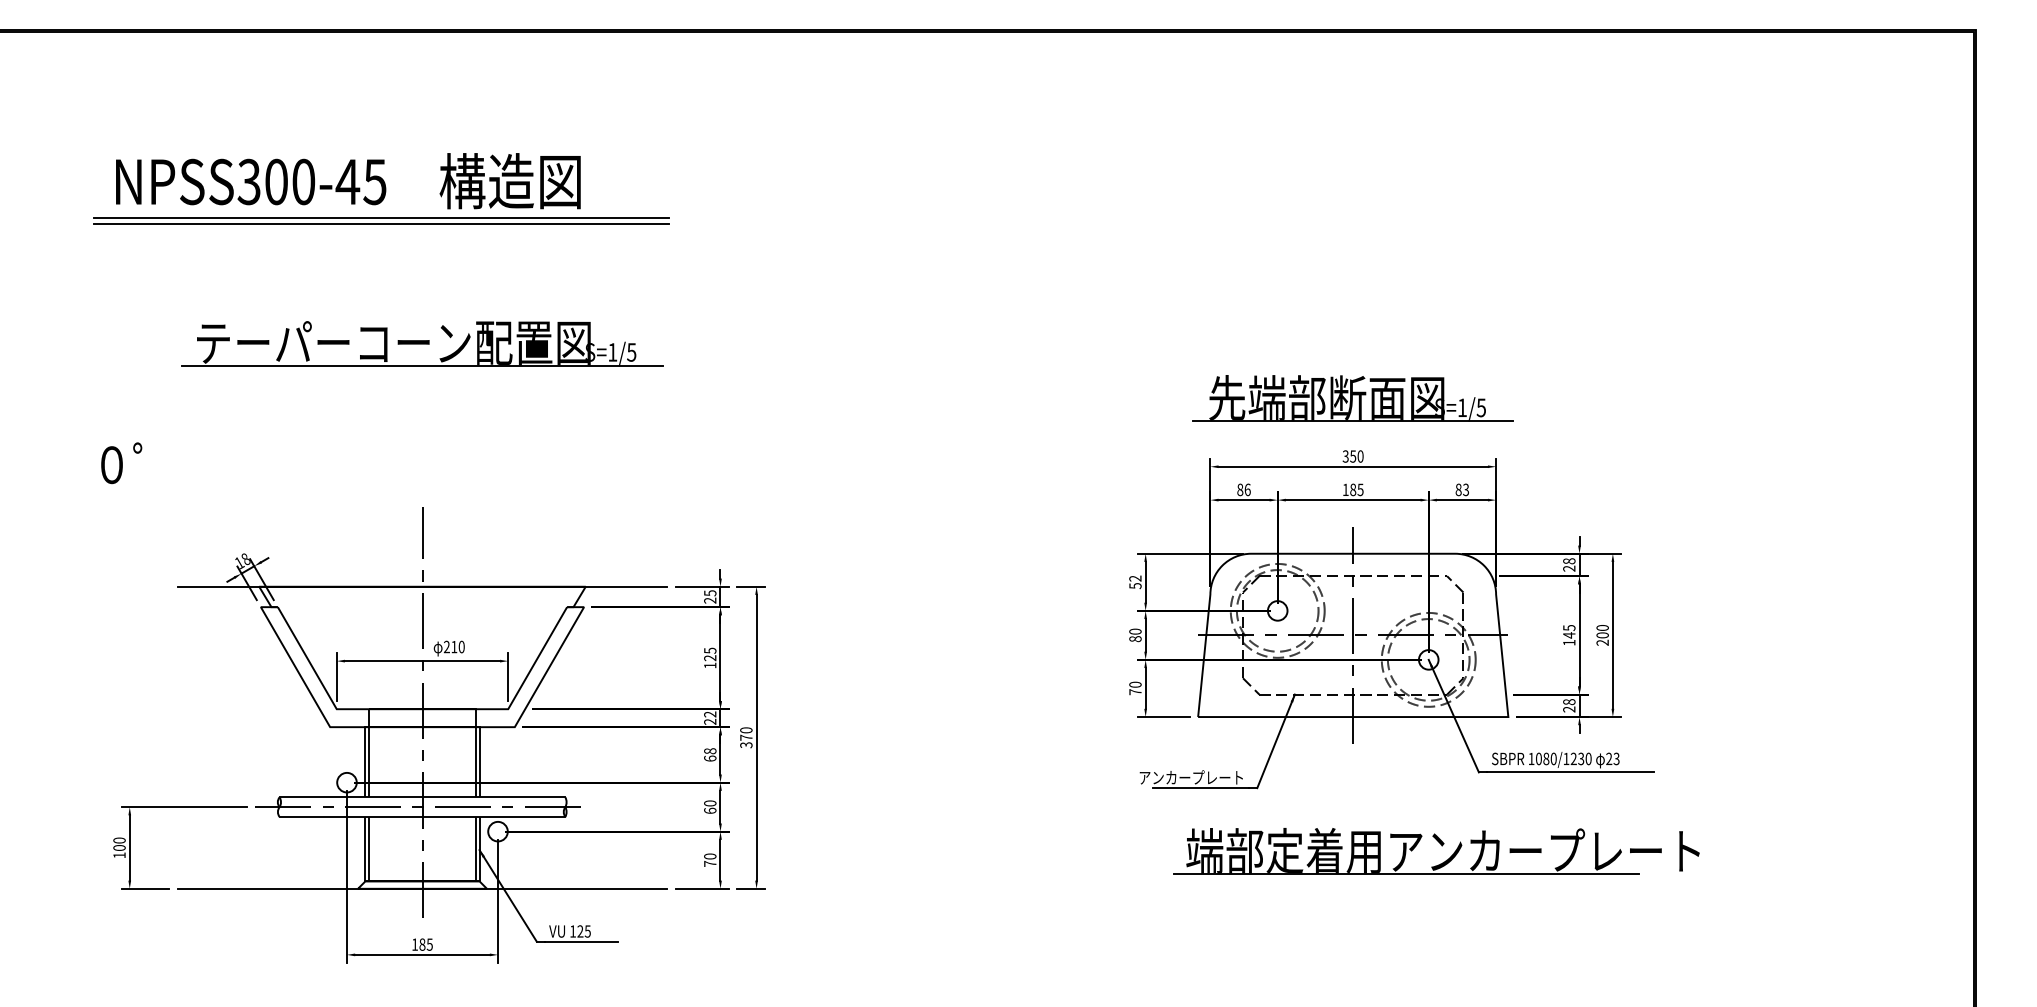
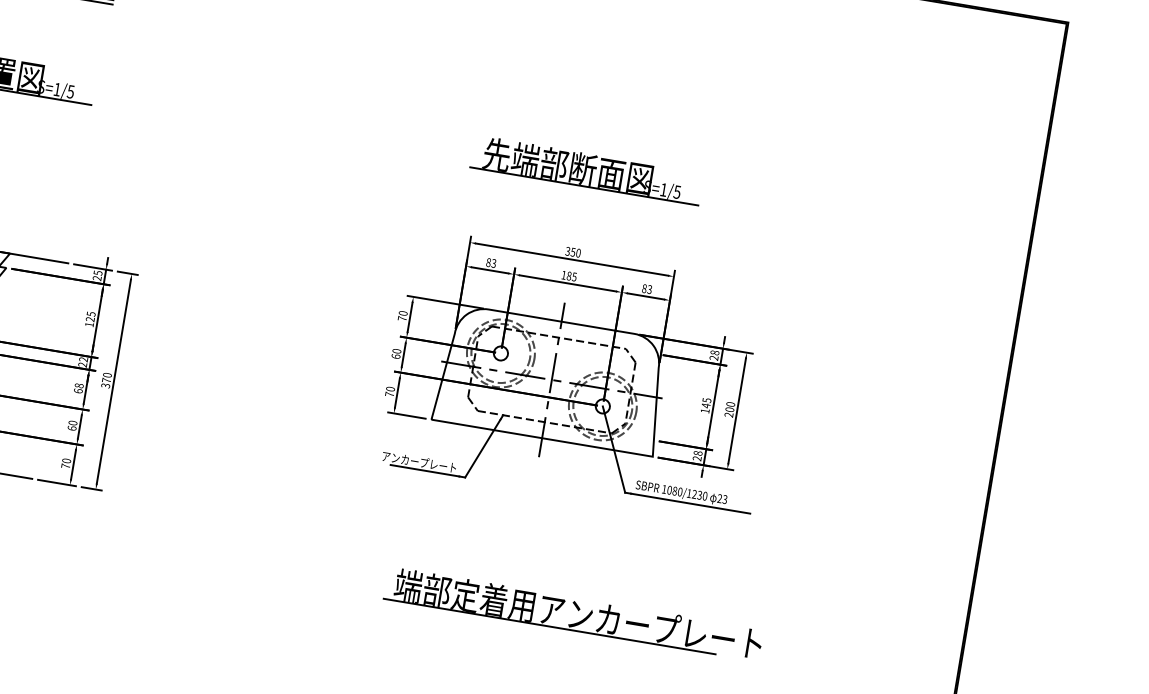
part: (1352, 398) -> (586, 170), moved
text: (1247, 489) -> (493, 263), 86 -> 83
text: (1135, 582) -> (402, 316), 52 -> 70
text: (1135, 639) -> (396, 356), 80 -> 60
part: (1441, 845) -> (578, 610), moved

